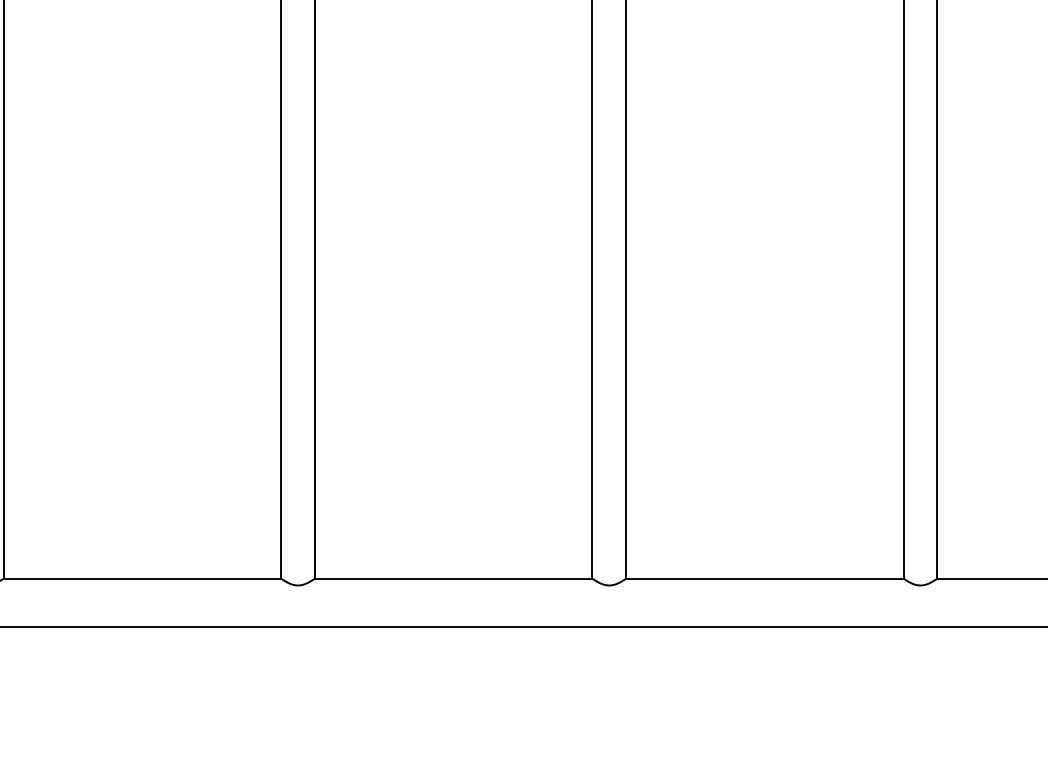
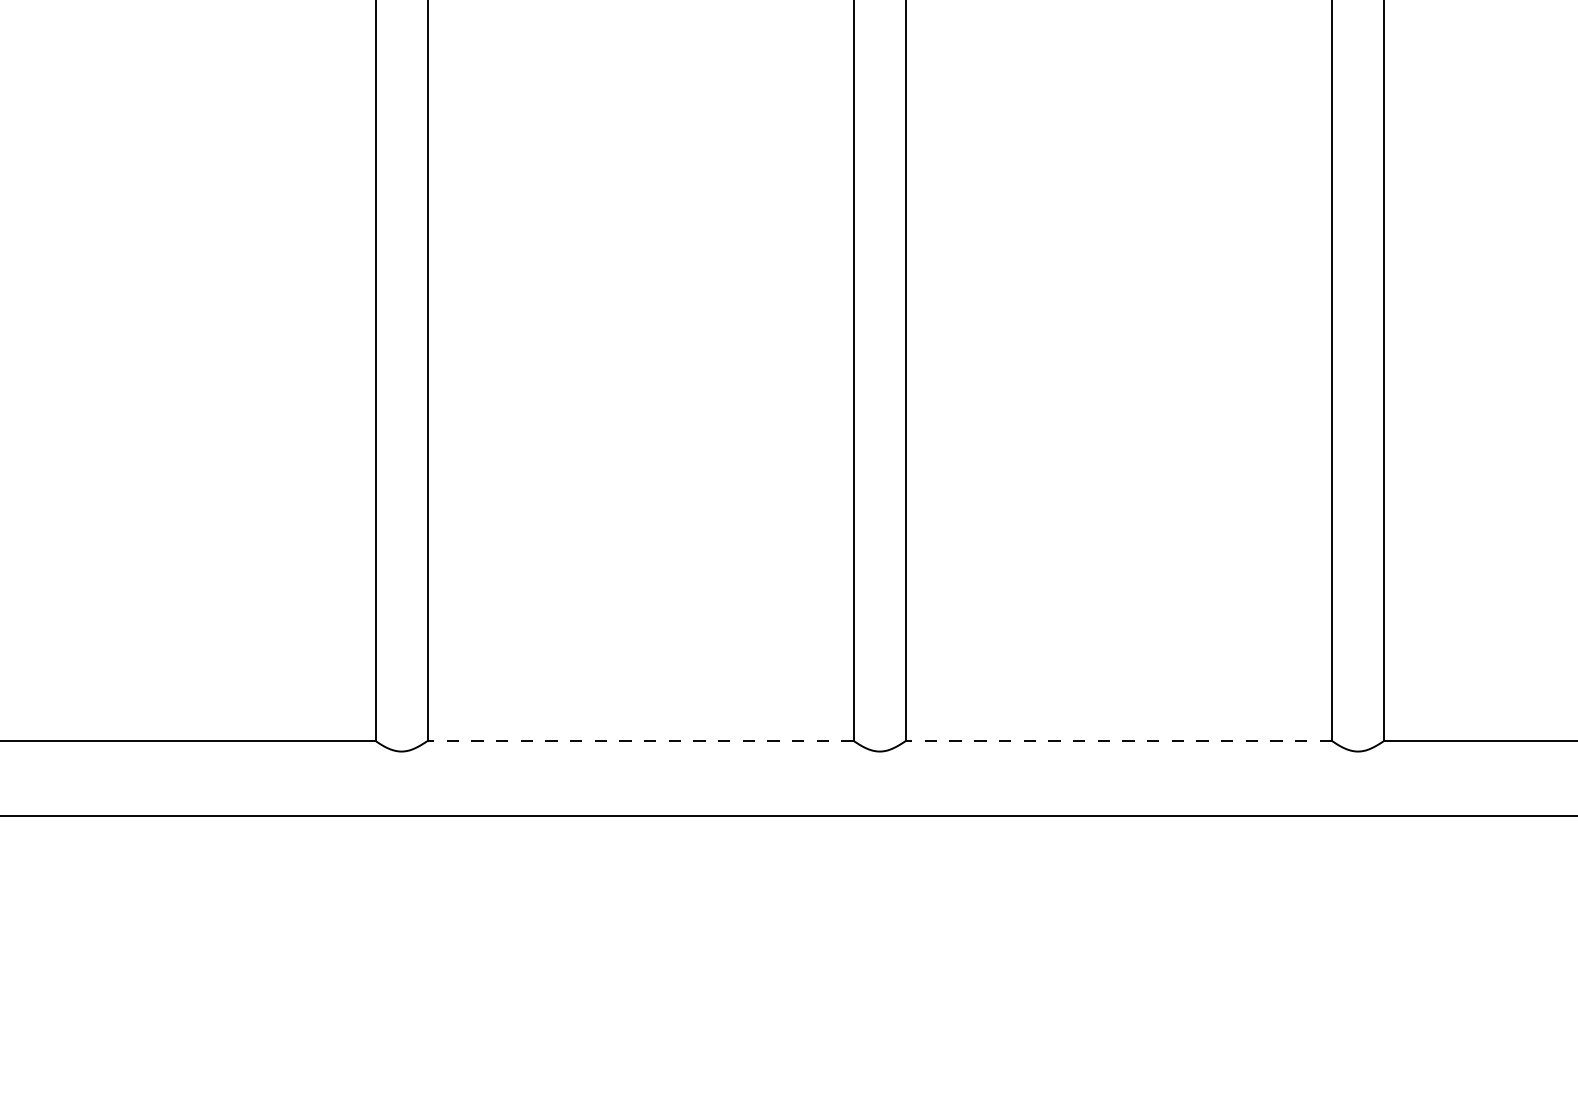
line: (453, 578) -> (640, 740), solid -> dashed
line: (764, 578) -> (1118, 740), solid -> dashed

